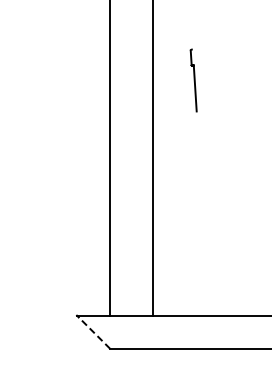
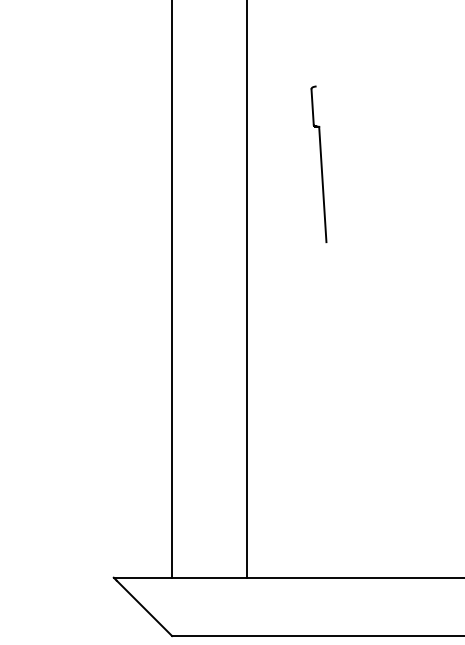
part: (193, 80) -> (318, 164), size x1.43
line: (94, 332) -> (144, 607), dashed -> solid

